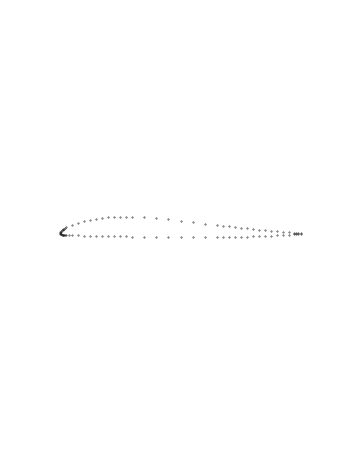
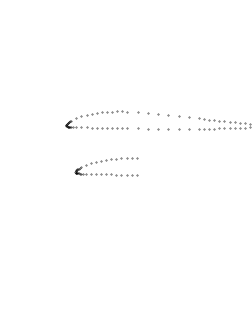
part: (107, 275) -> (106, 161), added

